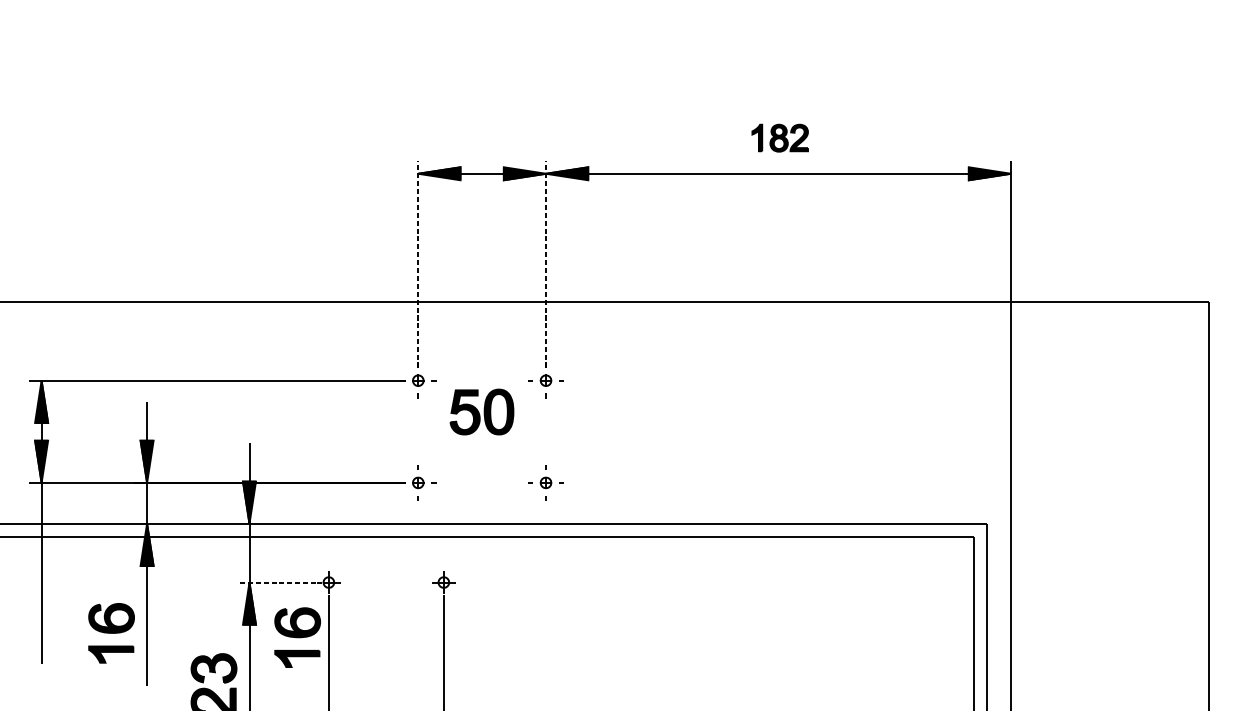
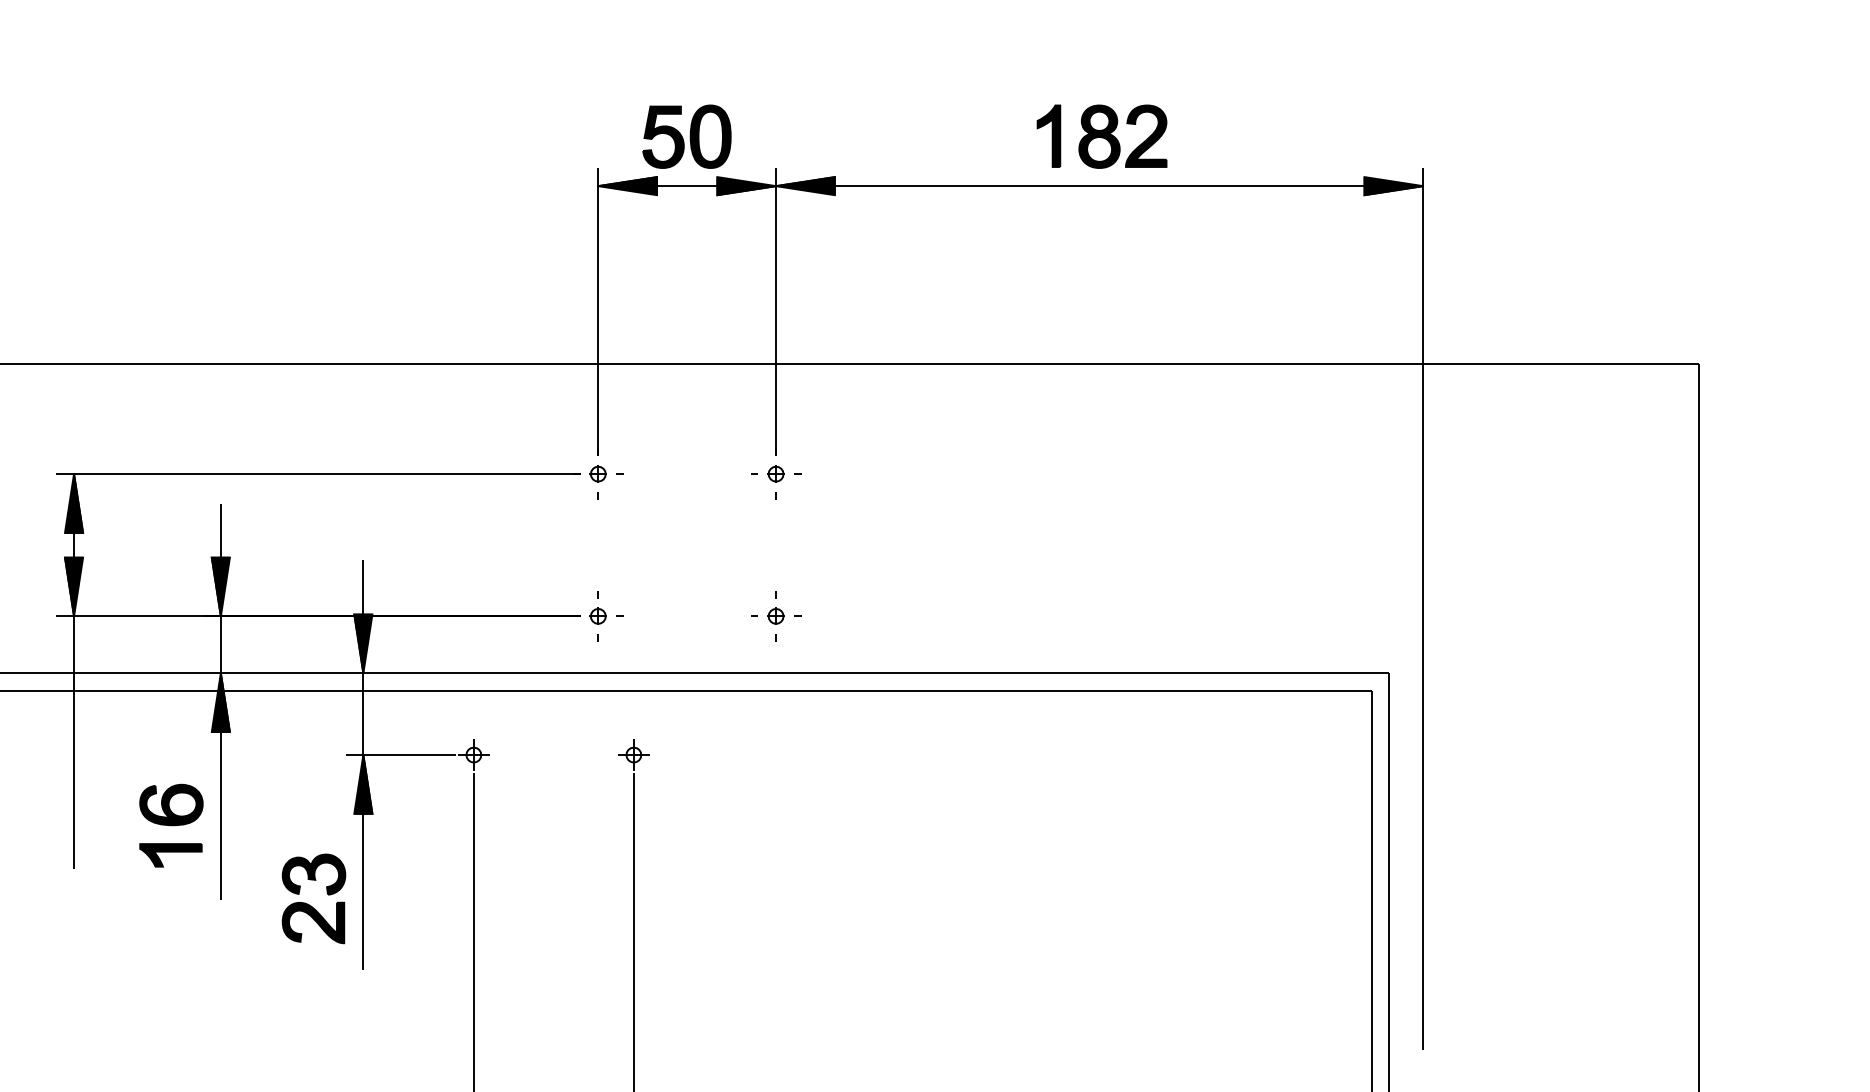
part: (779, 138) -> (1101, 136), size x1.67
line: (418, 263) -> (598, 311), dashed -> solid
line: (546, 263) -> (776, 311), dashed -> solid
part: (481, 411) -> (686, 136), moved
line: (276, 582) -> (400, 755), dashed -> solid
part: (297, 637) -> (430, 831), removed

